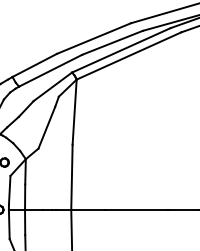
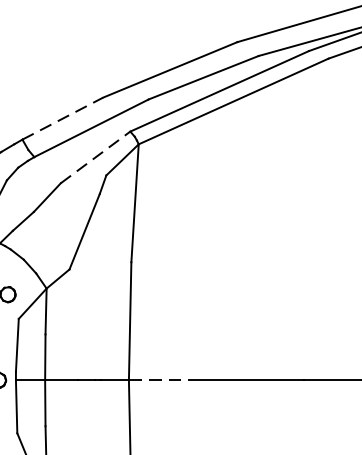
line: (35, 65) -> (64, 118), solid -> dashed
line: (52, 86) -> (94, 156), solid -> dashed
line: (87, 209) -> (158, 379), solid -> dashed

